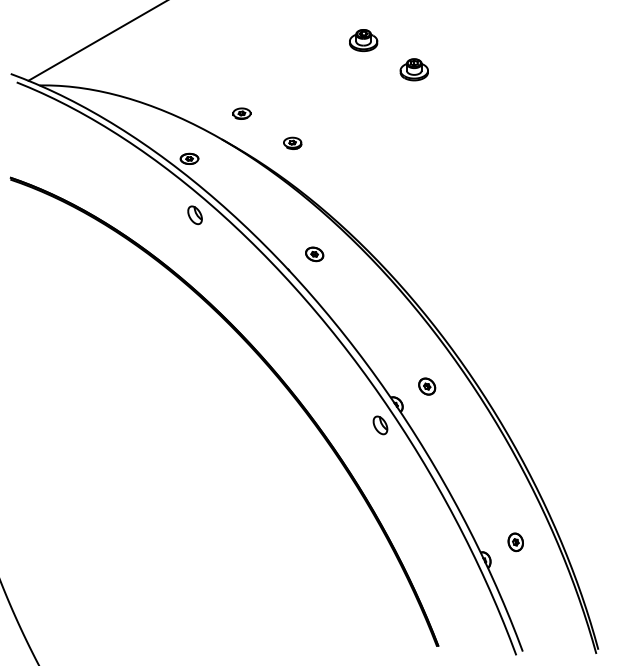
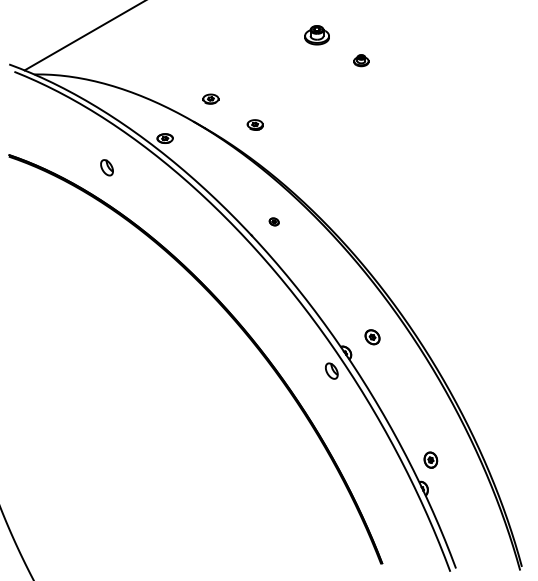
part: (414, 69) -> (361, 60), size x0.6
part: (194, 214) -> (106, 167), moved
part: (313, 253) -> (273, 221), size x0.6
part: (515, 541) -> (430, 459), moved

